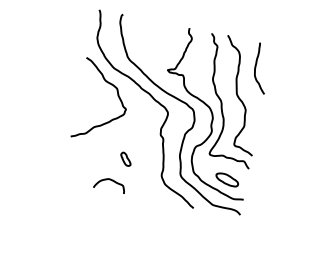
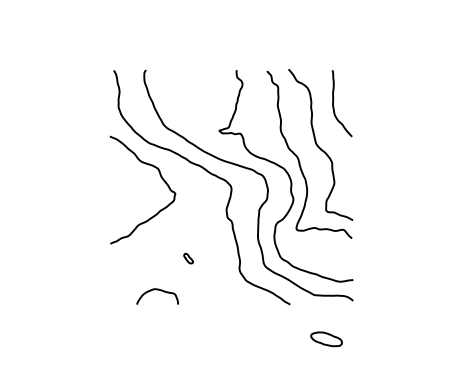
part: (125, 159) -> (188, 258), size x0.6
part: (227, 179) -> (326, 339), moved
curve: (110, 180) -> (157, 290), moved

